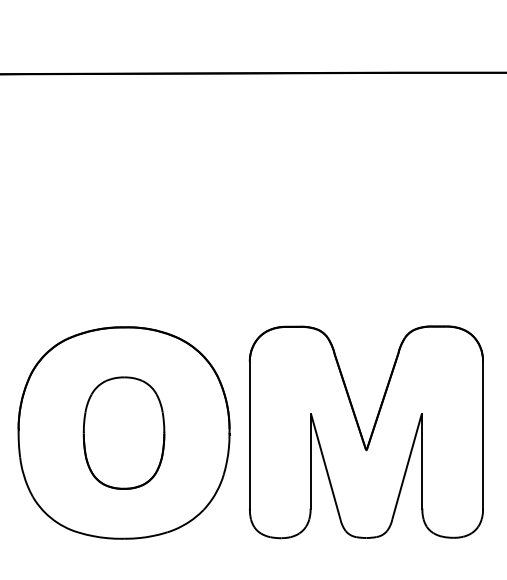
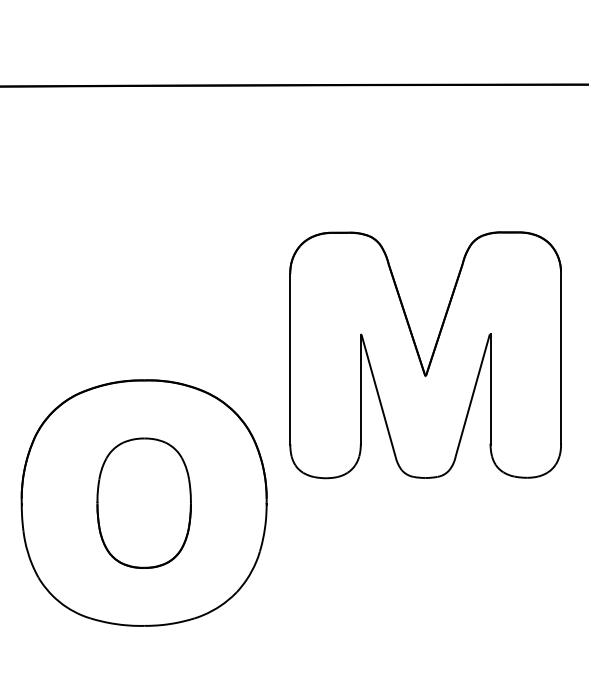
part: (366, 432) -> (425, 355), moved

